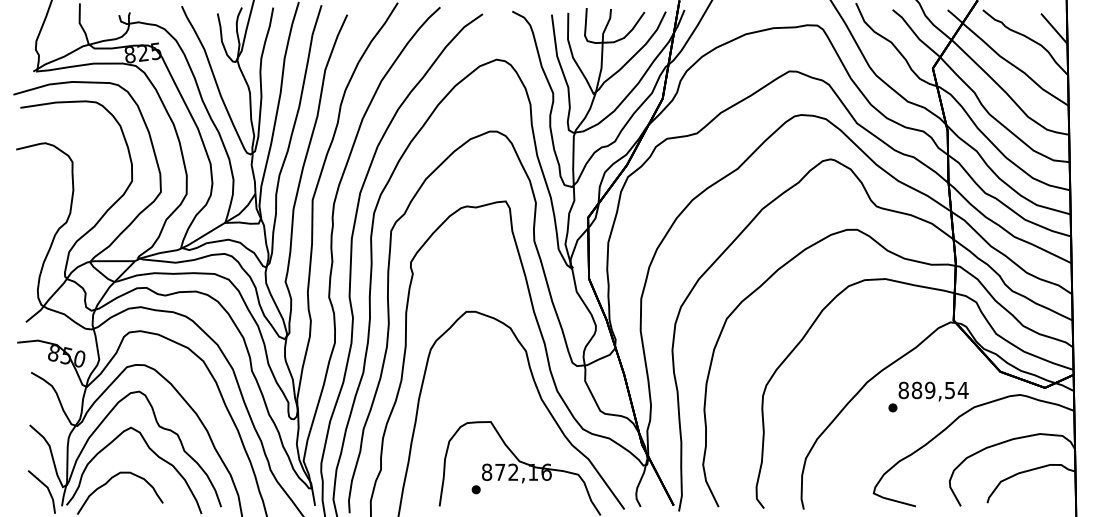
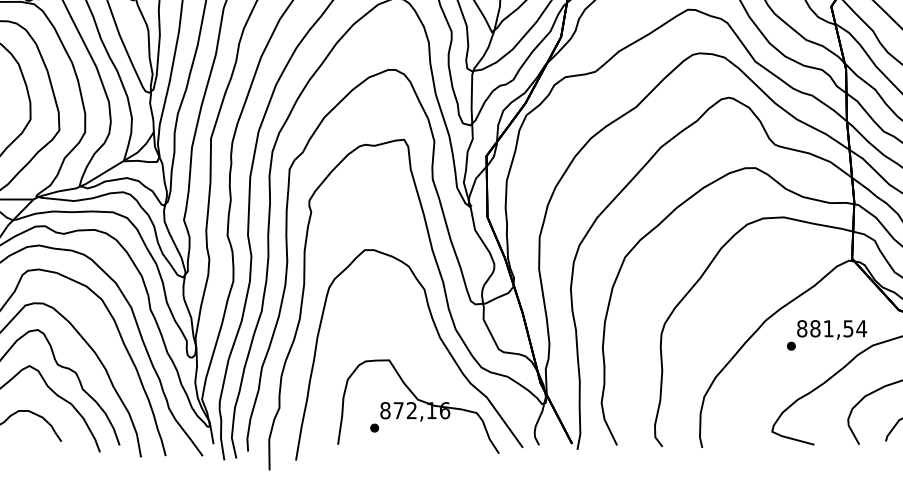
text: (930, 390) -> (828, 328), 889,54 -> 881,54

